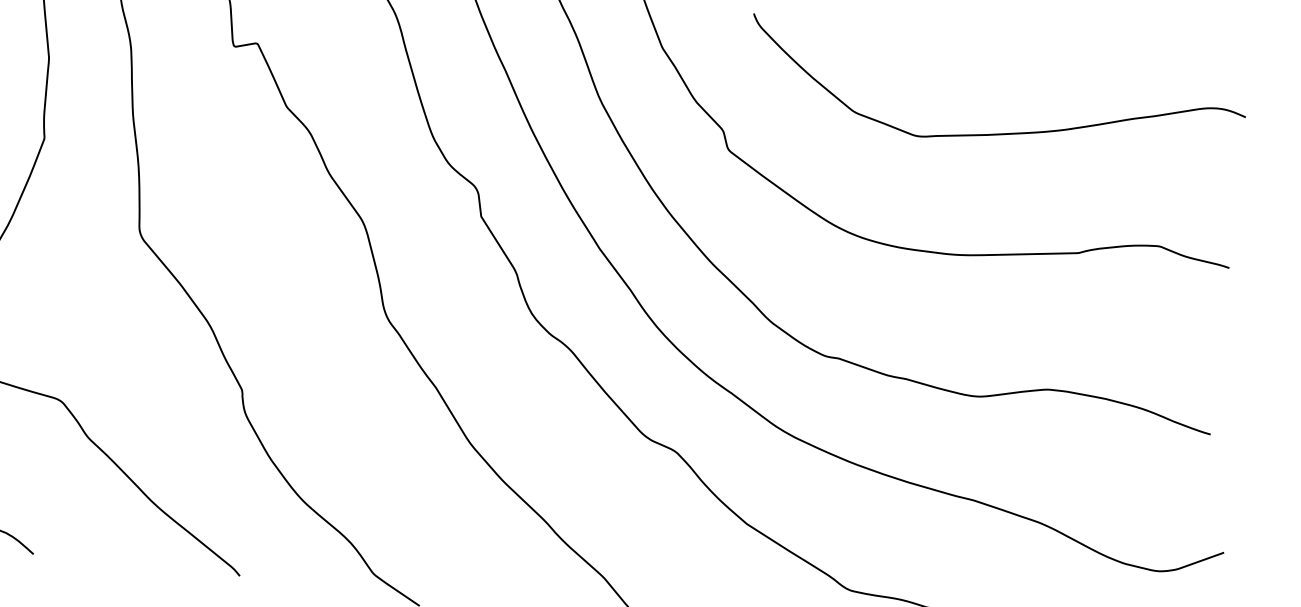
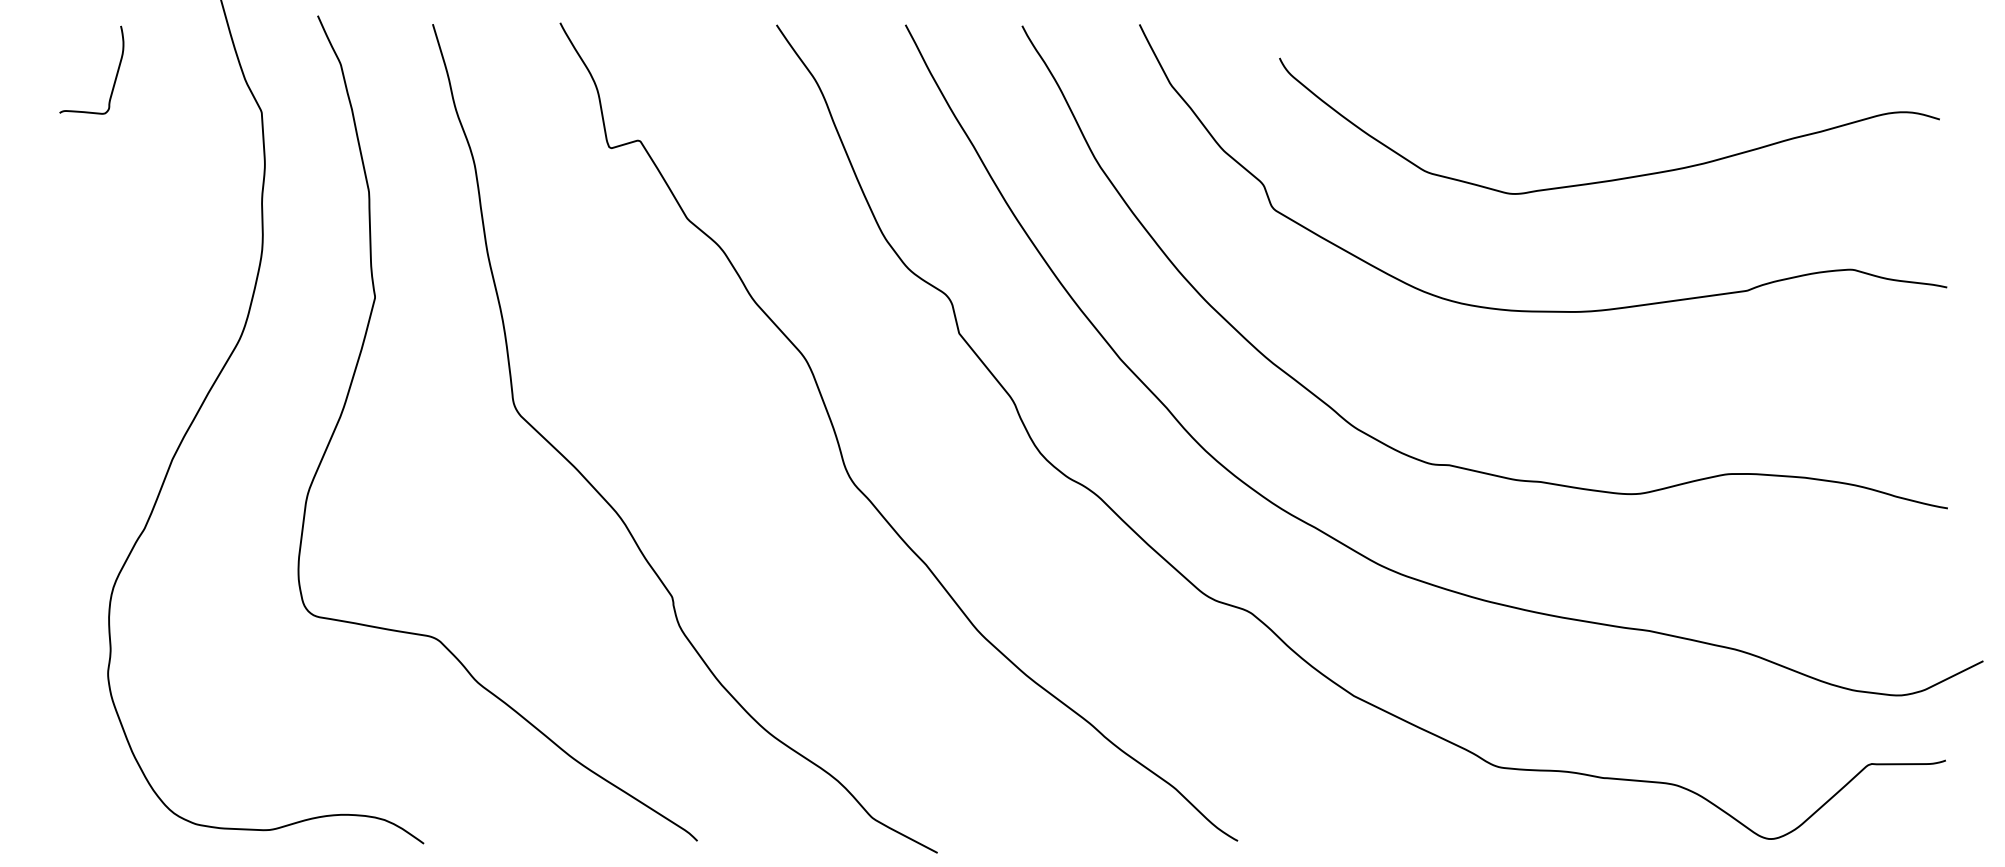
curve: (997, 133) -> (1616, 178), moved

